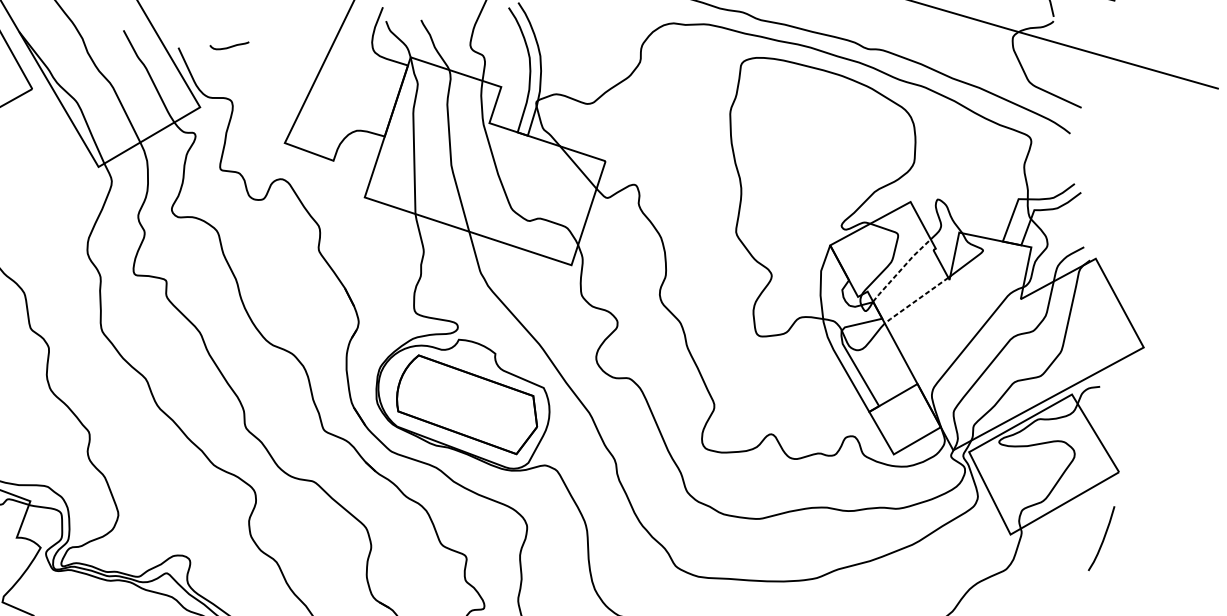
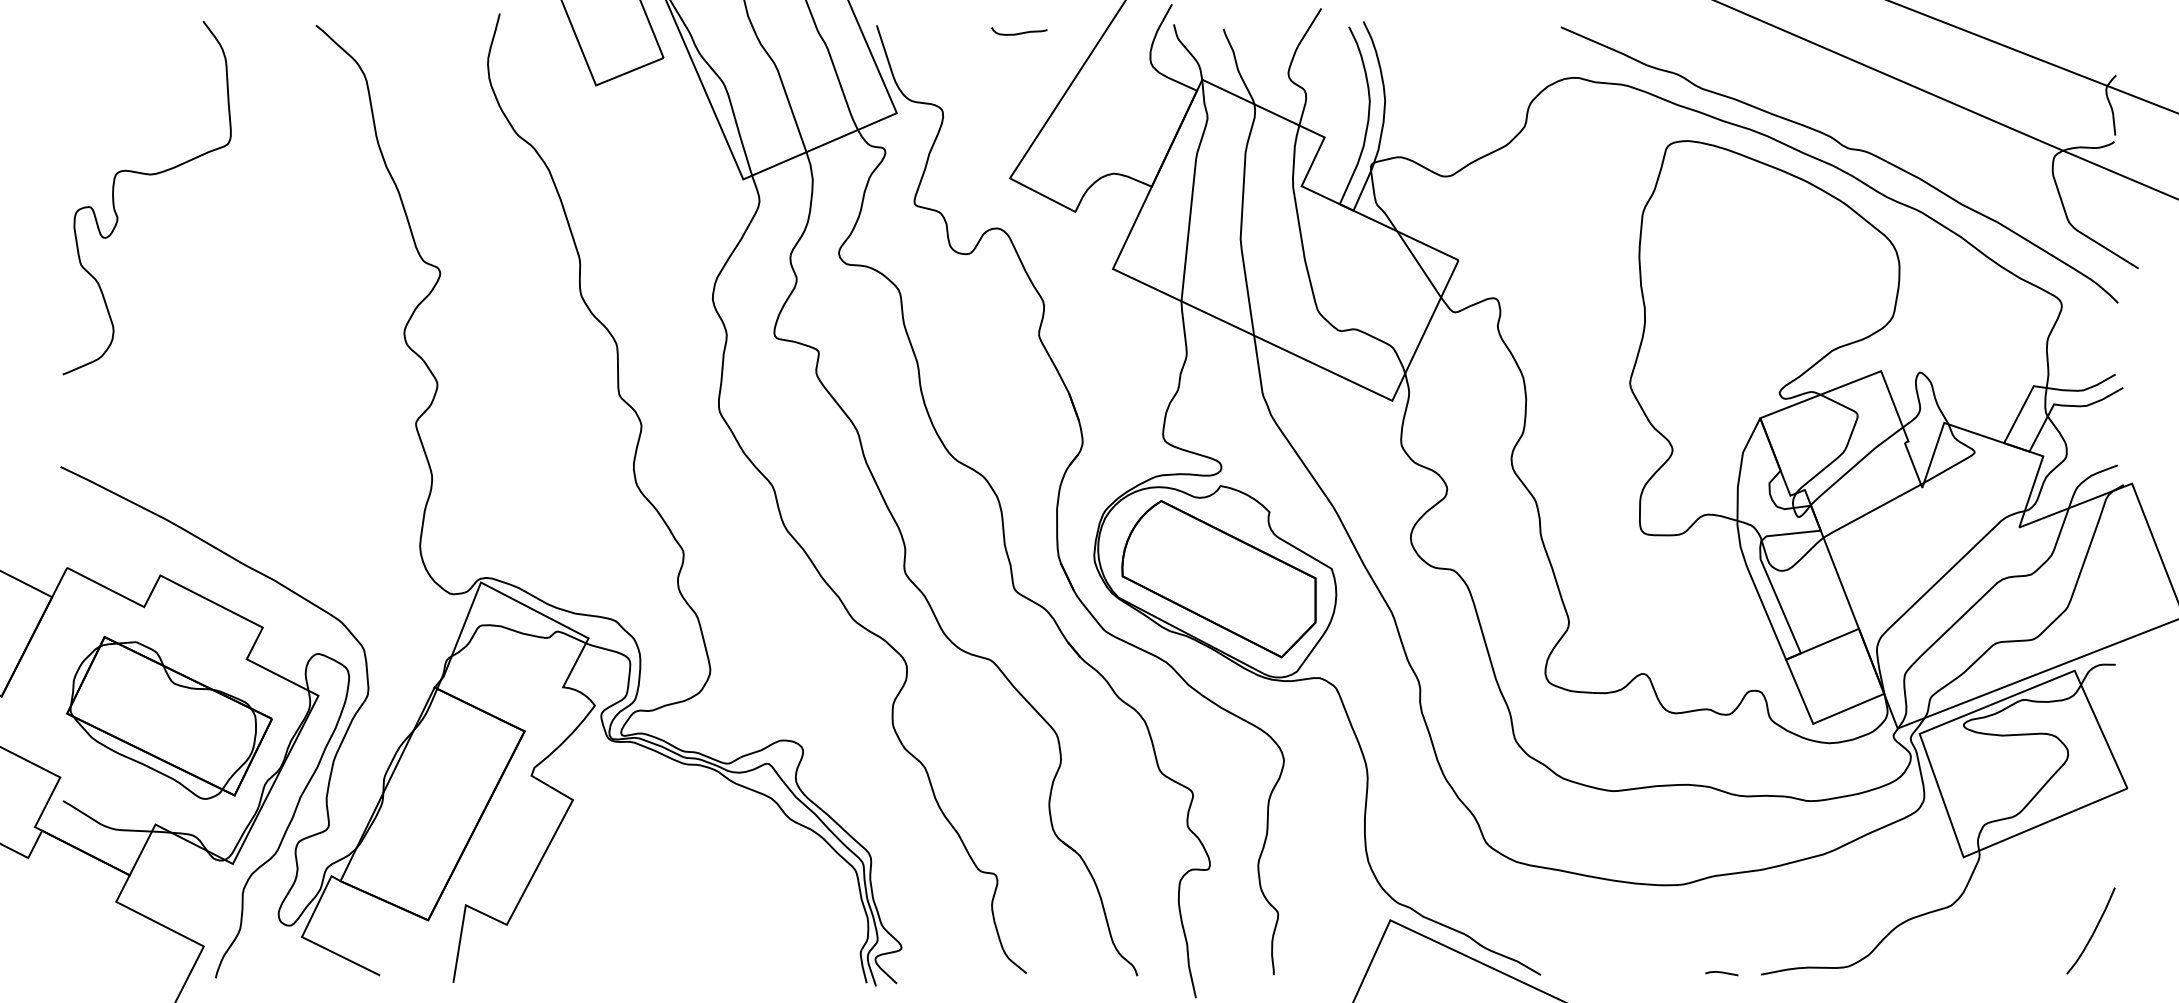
curve: (229, 46) -> (1019, 32), moved
line: (901, 269) -> (1856, 464), dashed -> solid
line: (915, 300) -> (1870, 511), dashed -> solid
curve: (1102, 539) -> (2092, 932), moved

